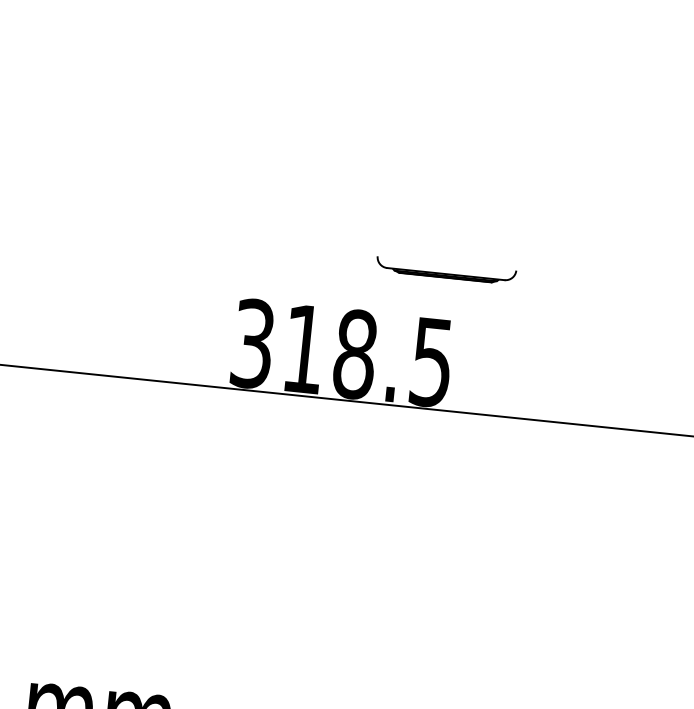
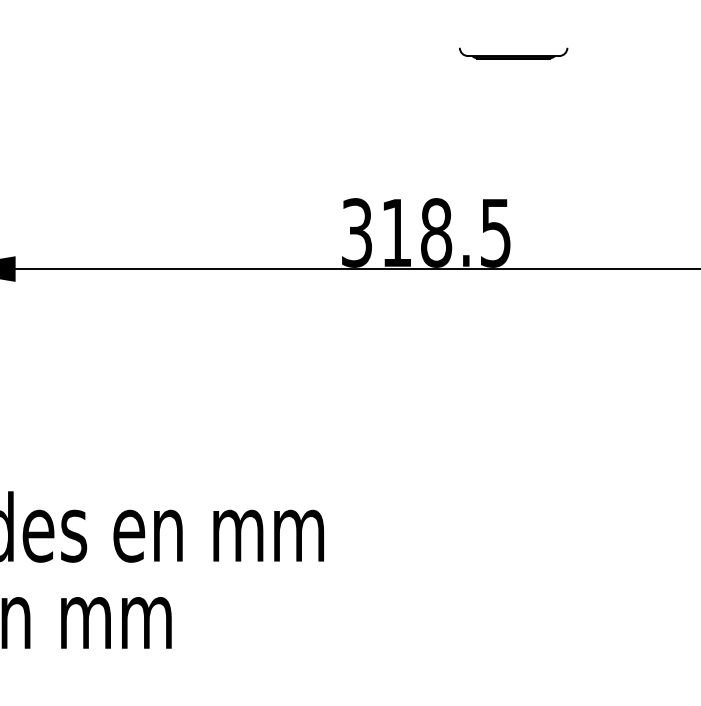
part: (446, 270) -> (513, 53), moved

